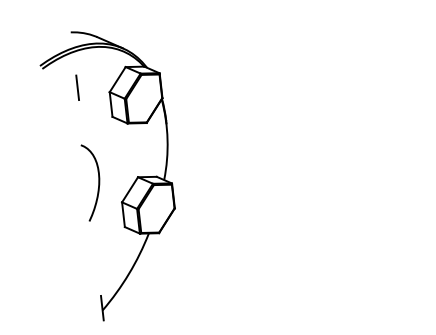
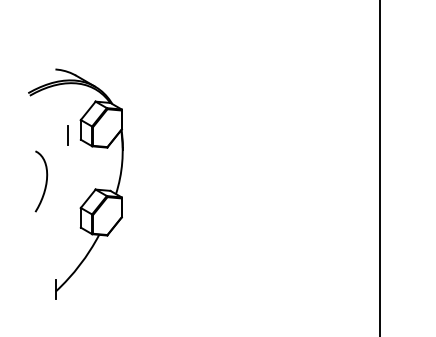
line: (77, 87) -> (67, 135), moved
curve: (97, 181) -> (45, 181), moved

